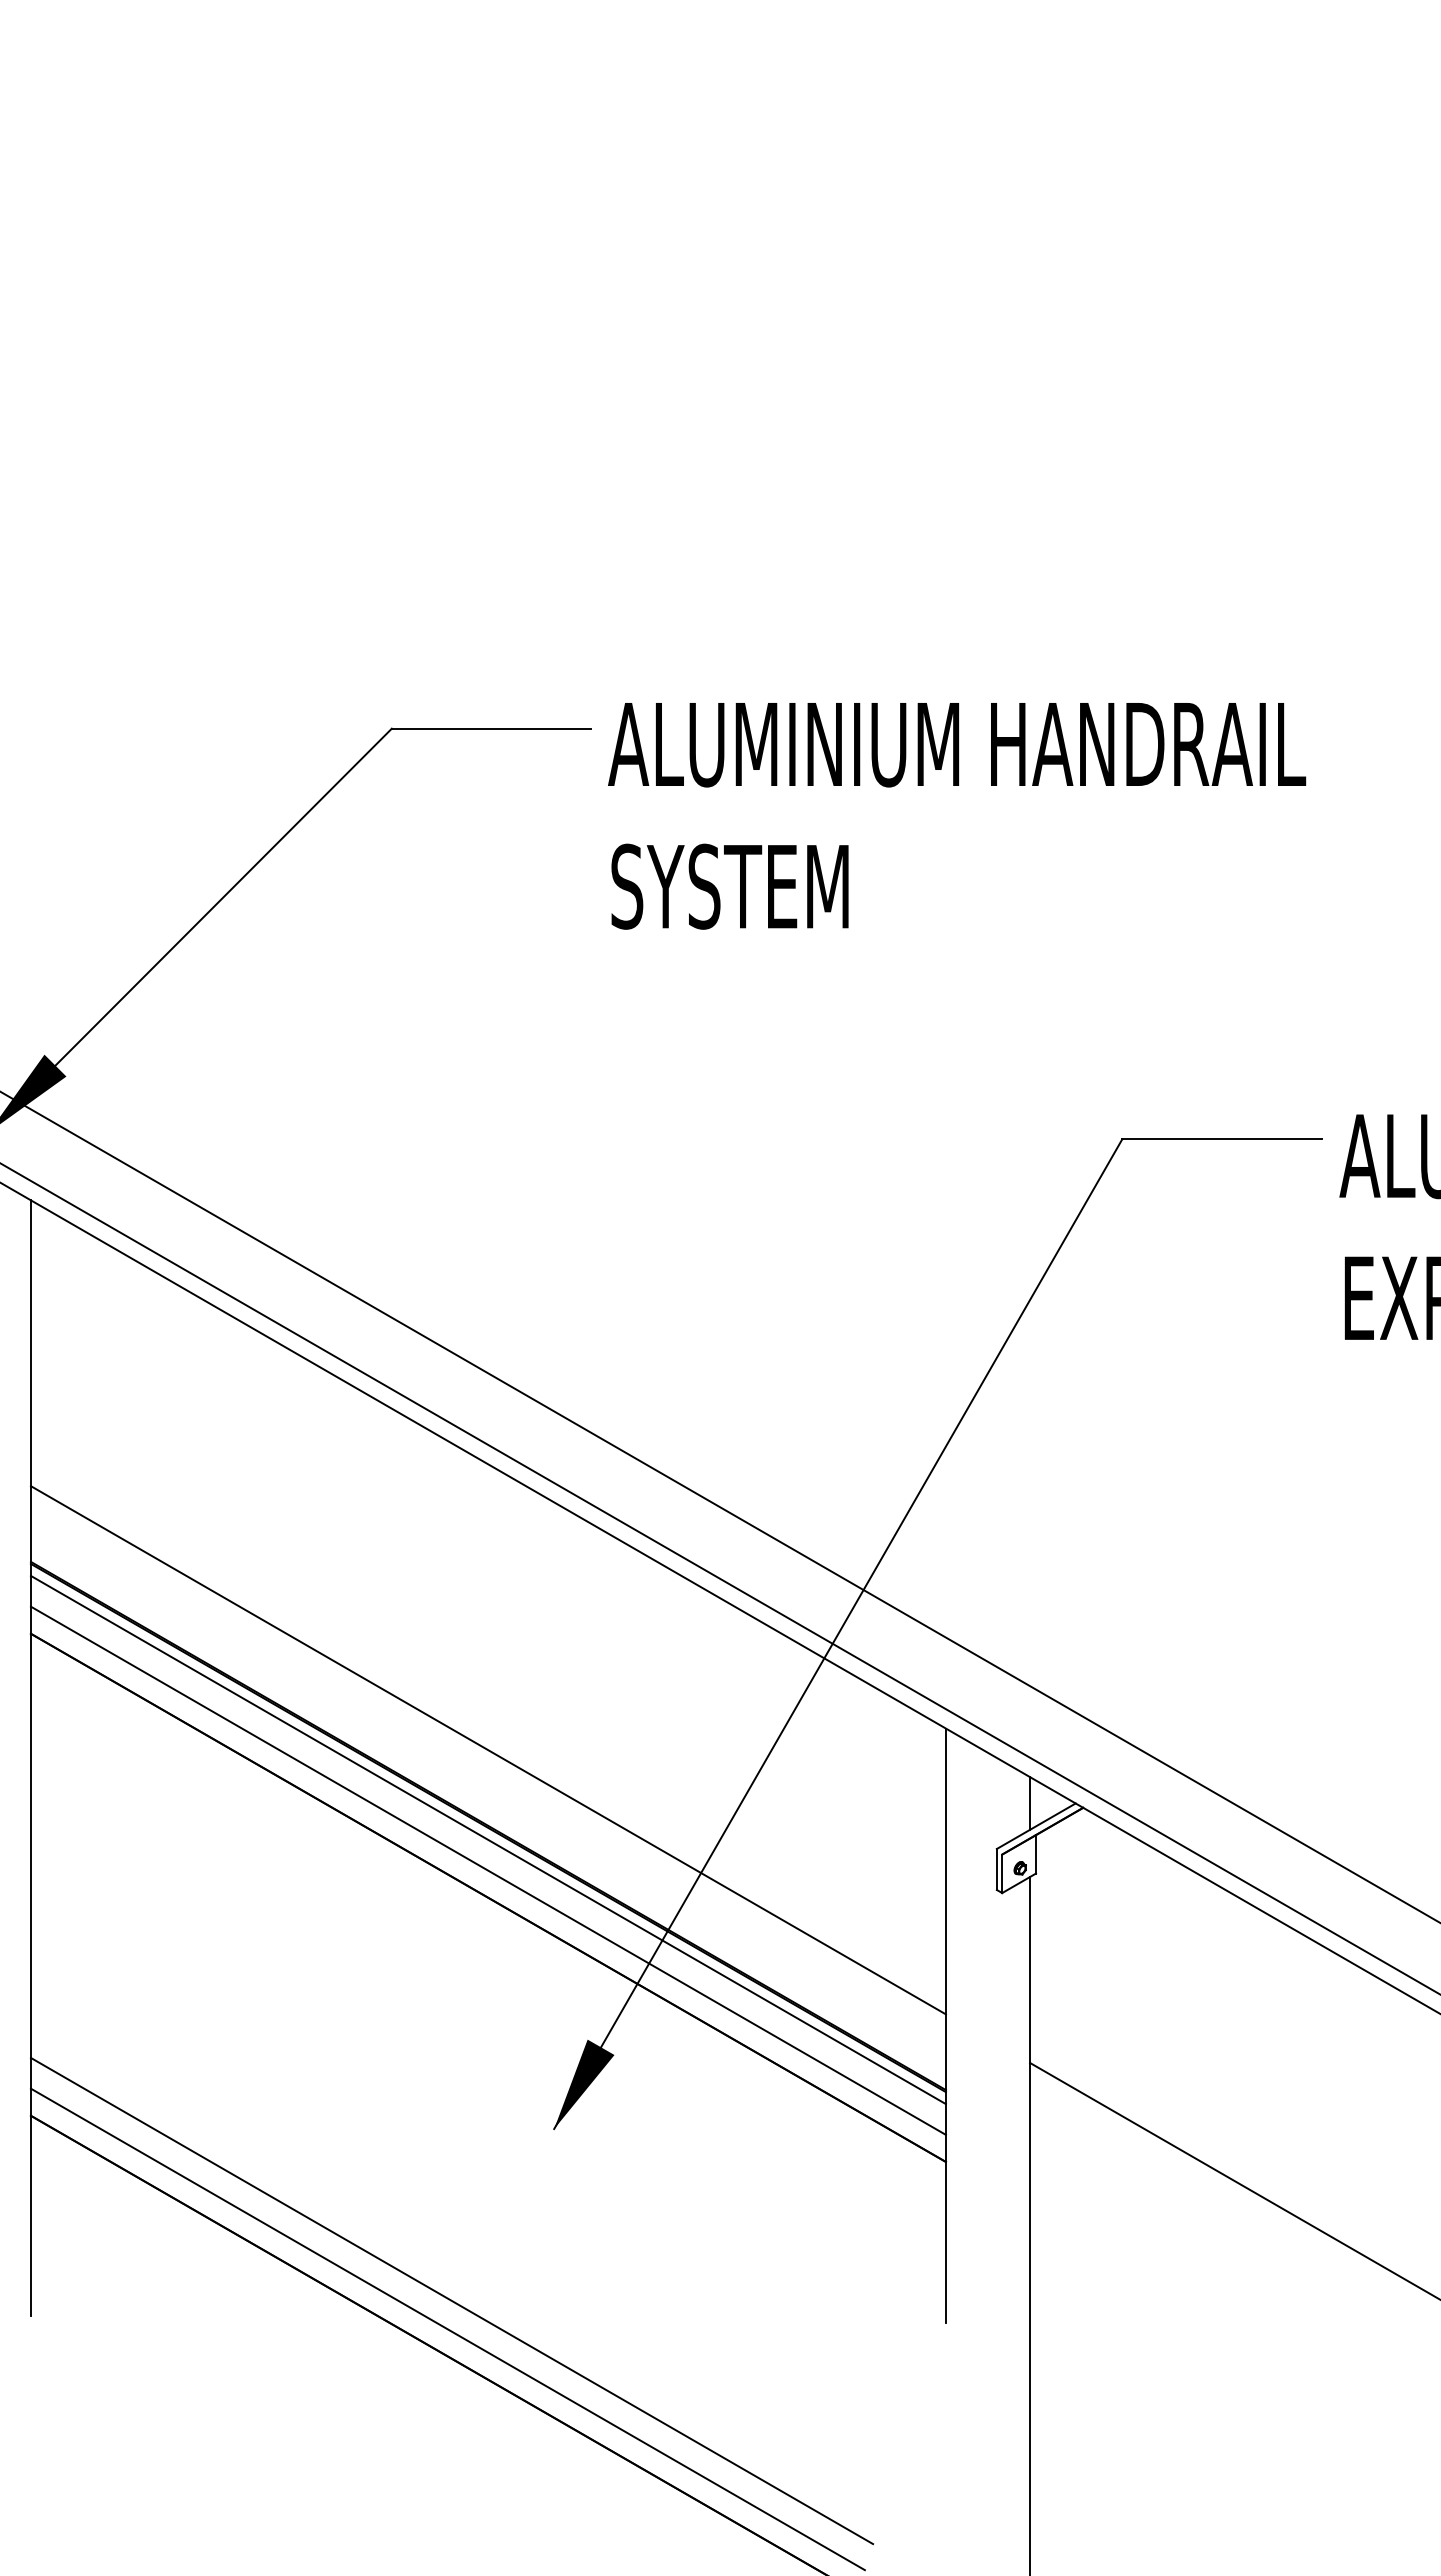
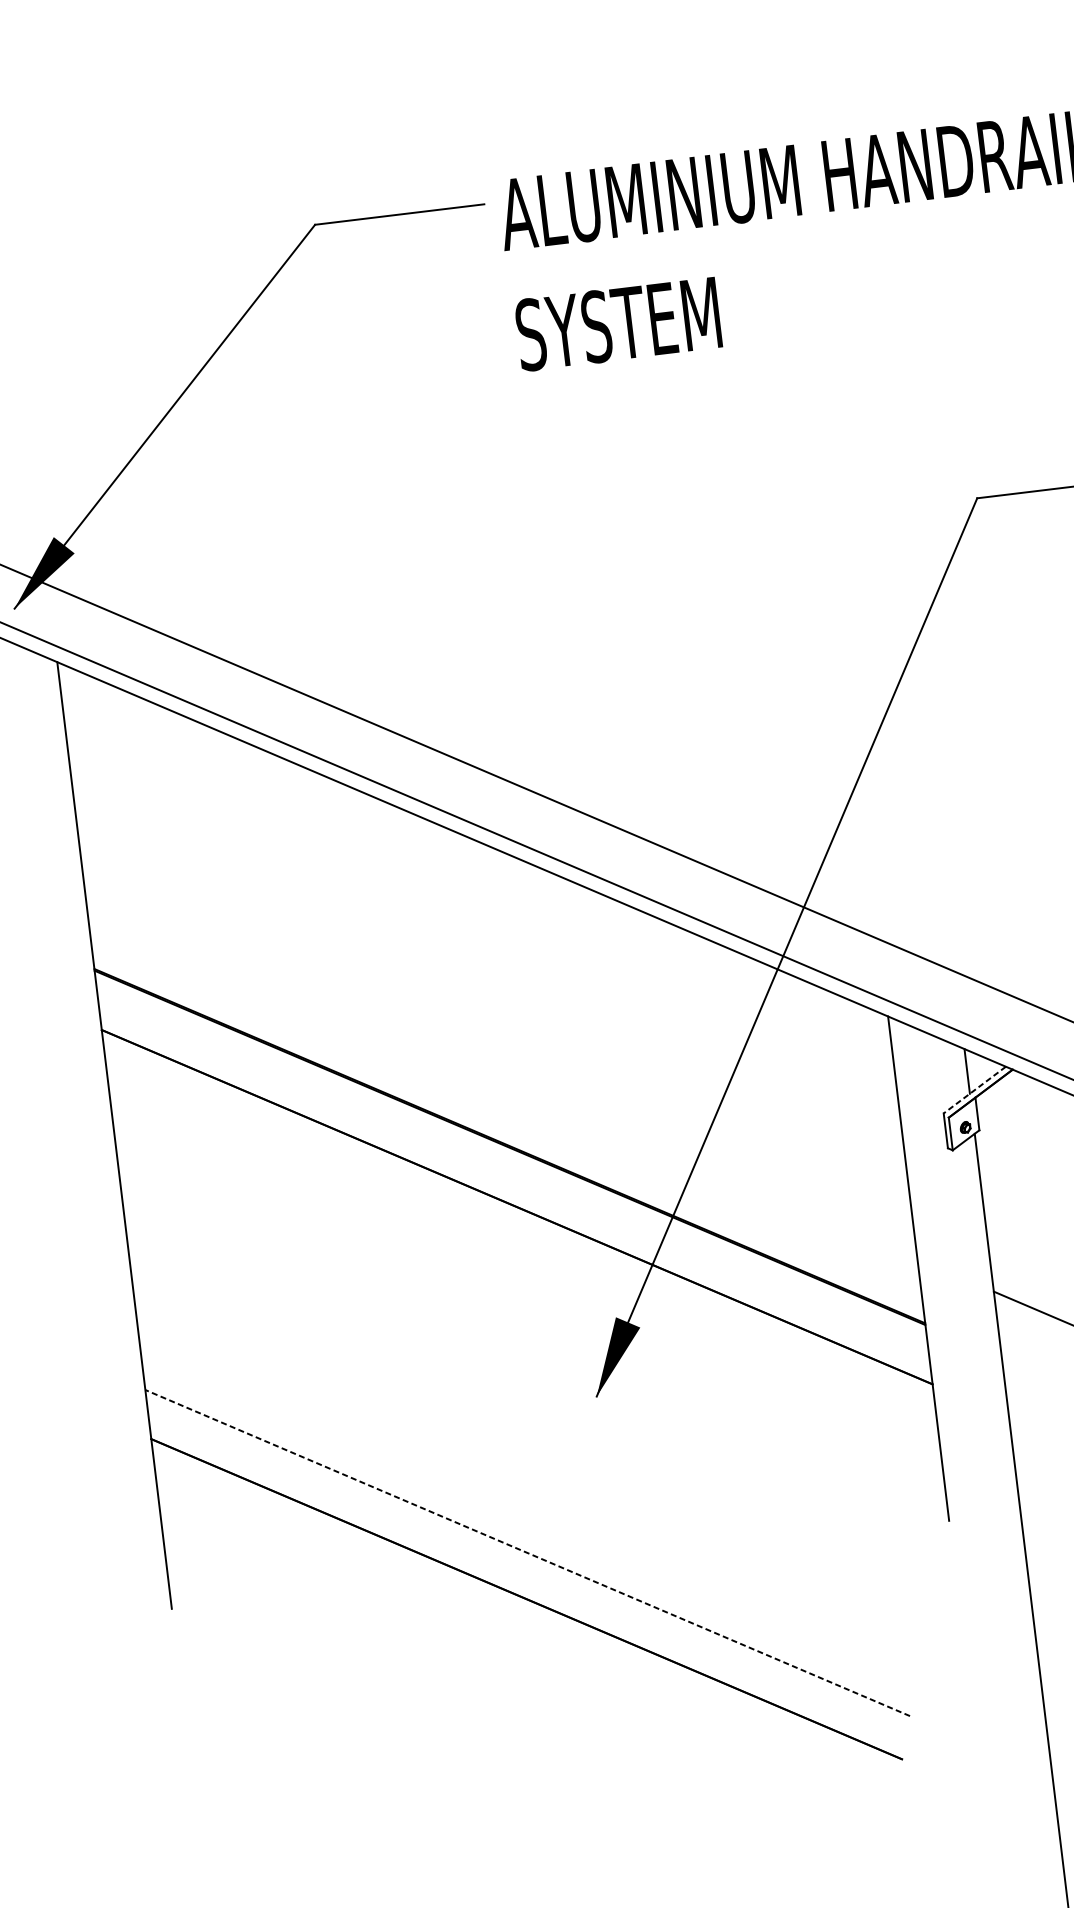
line: (487, 1750) -> (501, 1082), removed
line: (1035, 1826) -> (974, 1090), solid -> dashed
line: (487, 1839) -> (510, 1157), removed
line: (487, 1870) -> (513, 1184), removed
line: (451, 2300) -> (527, 1552), solid -> dashed
line: (447, 2329) -> (526, 1577), removed

